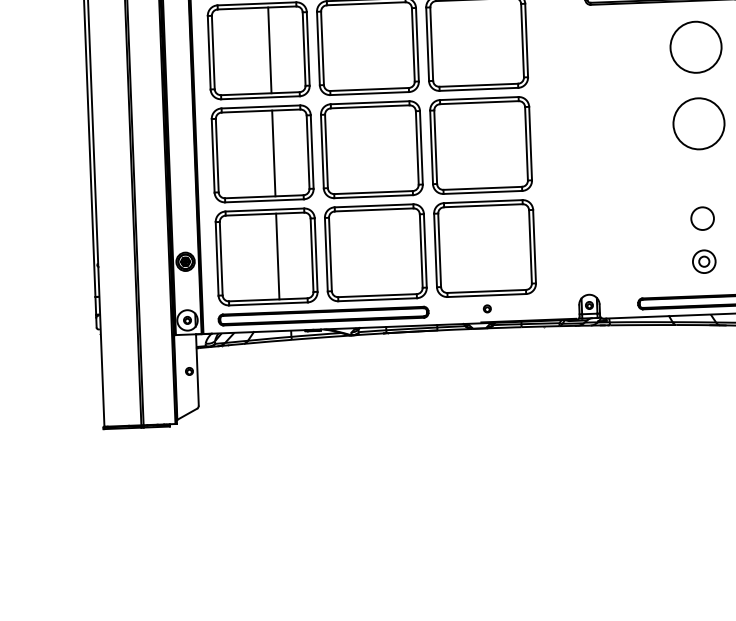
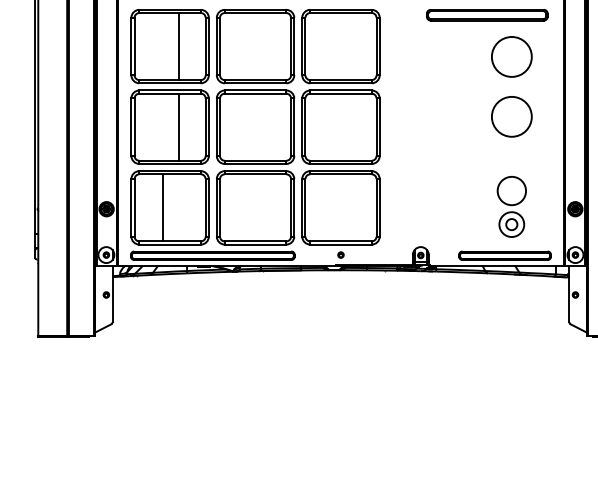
circle: (702, 218) -> (511, 190), size x1.6
line: (277, 256) -> (162, 207), moved
part: (703, 261) -> (511, 224), size x1.4

